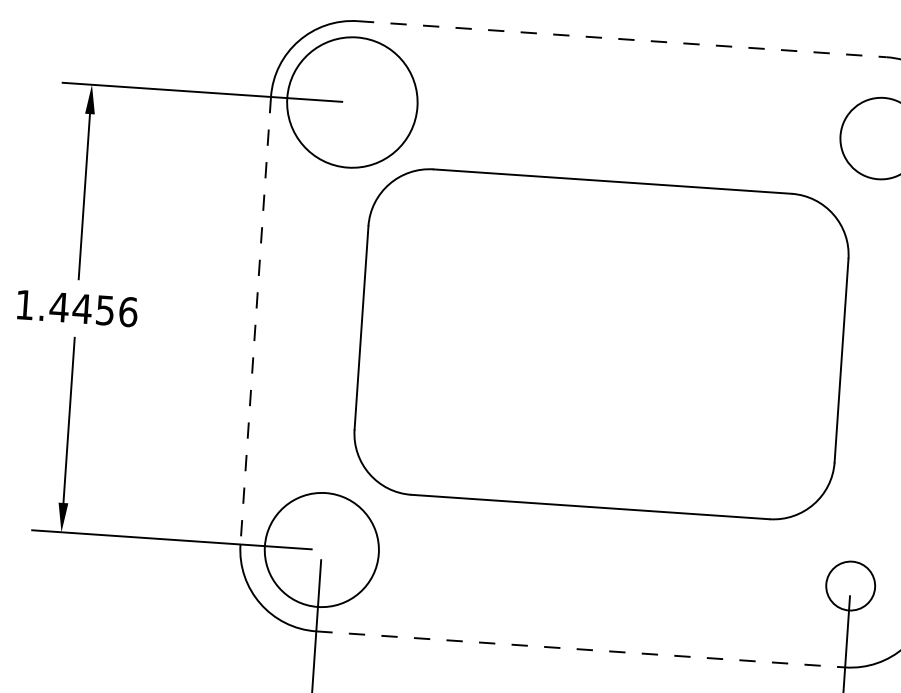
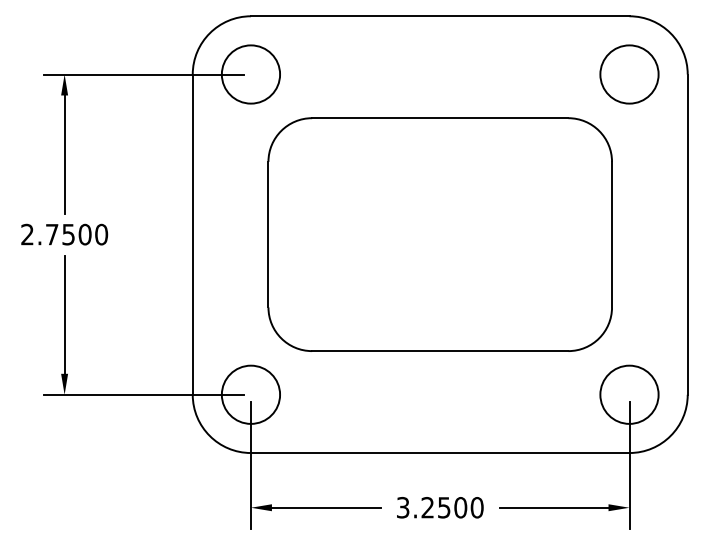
line: (622, 39) -> (440, 16), dashed -> solid
circle: (351, 102) -> (250, 74), size x0.62
text: (76, 308) -> (64, 234), 1.4456 -> 2.7500
line: (255, 321) -> (192, 235), dashed -> solid
circle: (321, 549) -> (250, 394), size x0.71
circle: (850, 585) -> (629, 394), size x1.67
line: (581, 650) -> (440, 453), dashed -> solid

